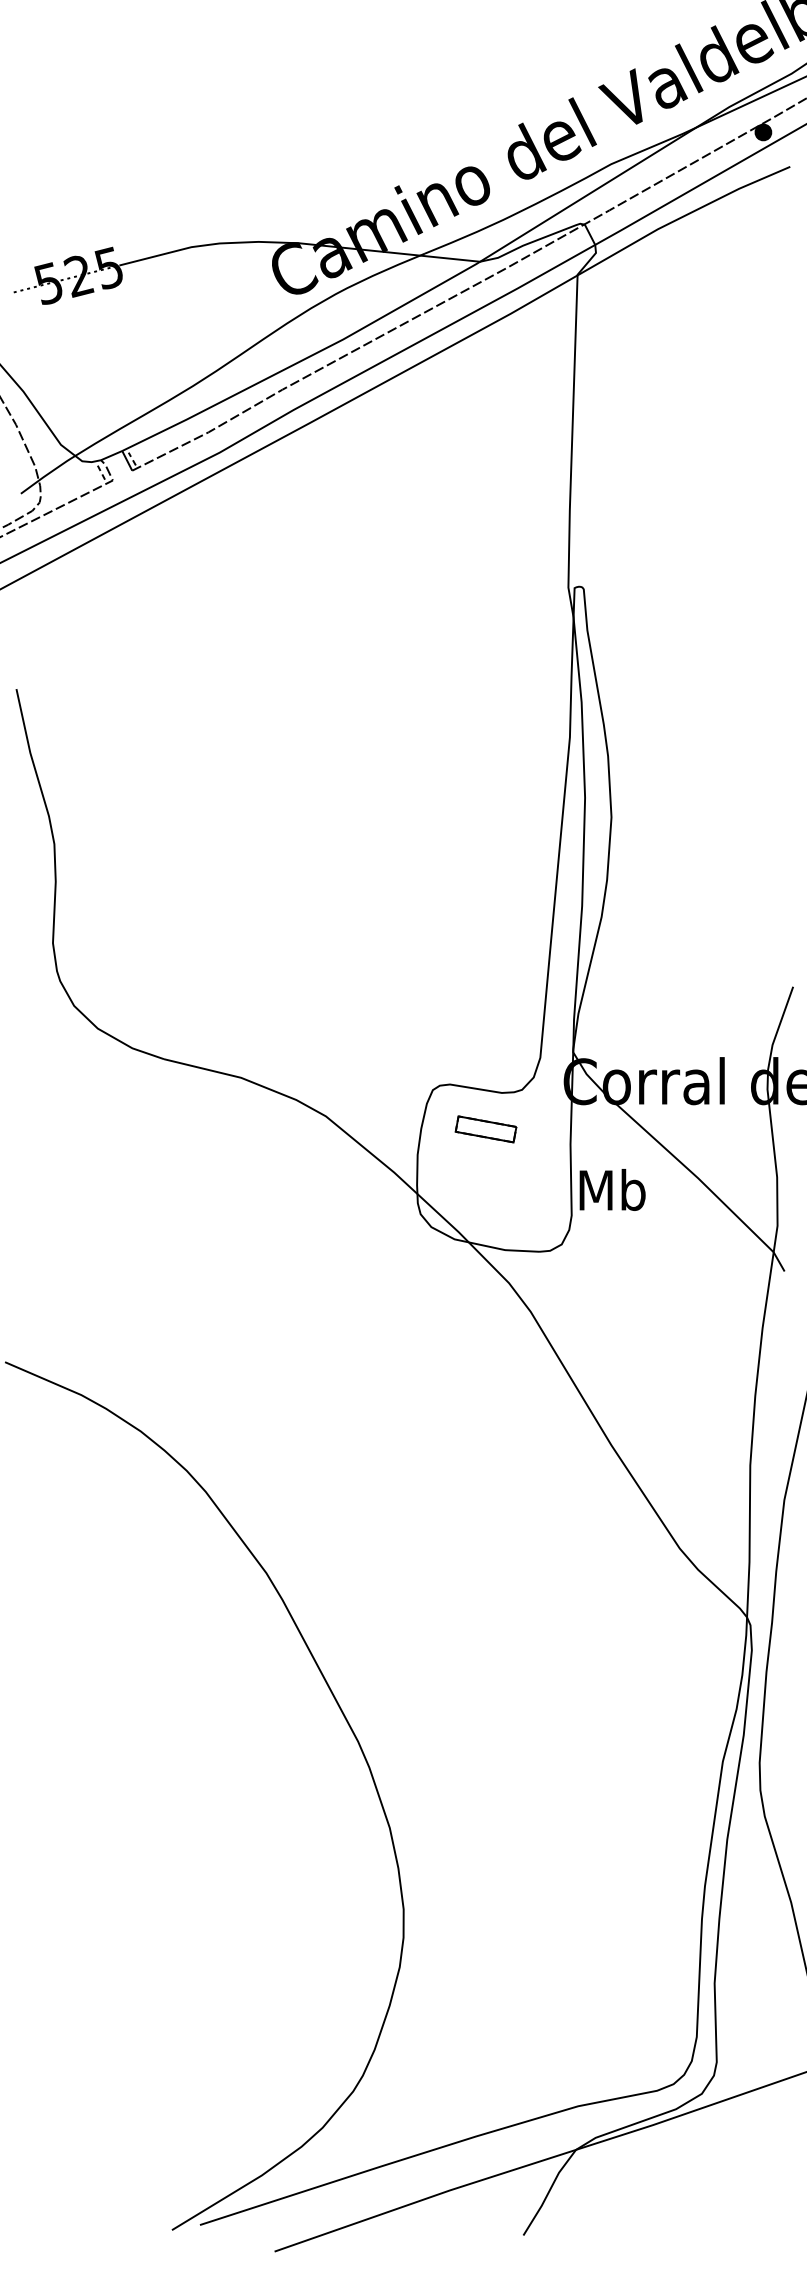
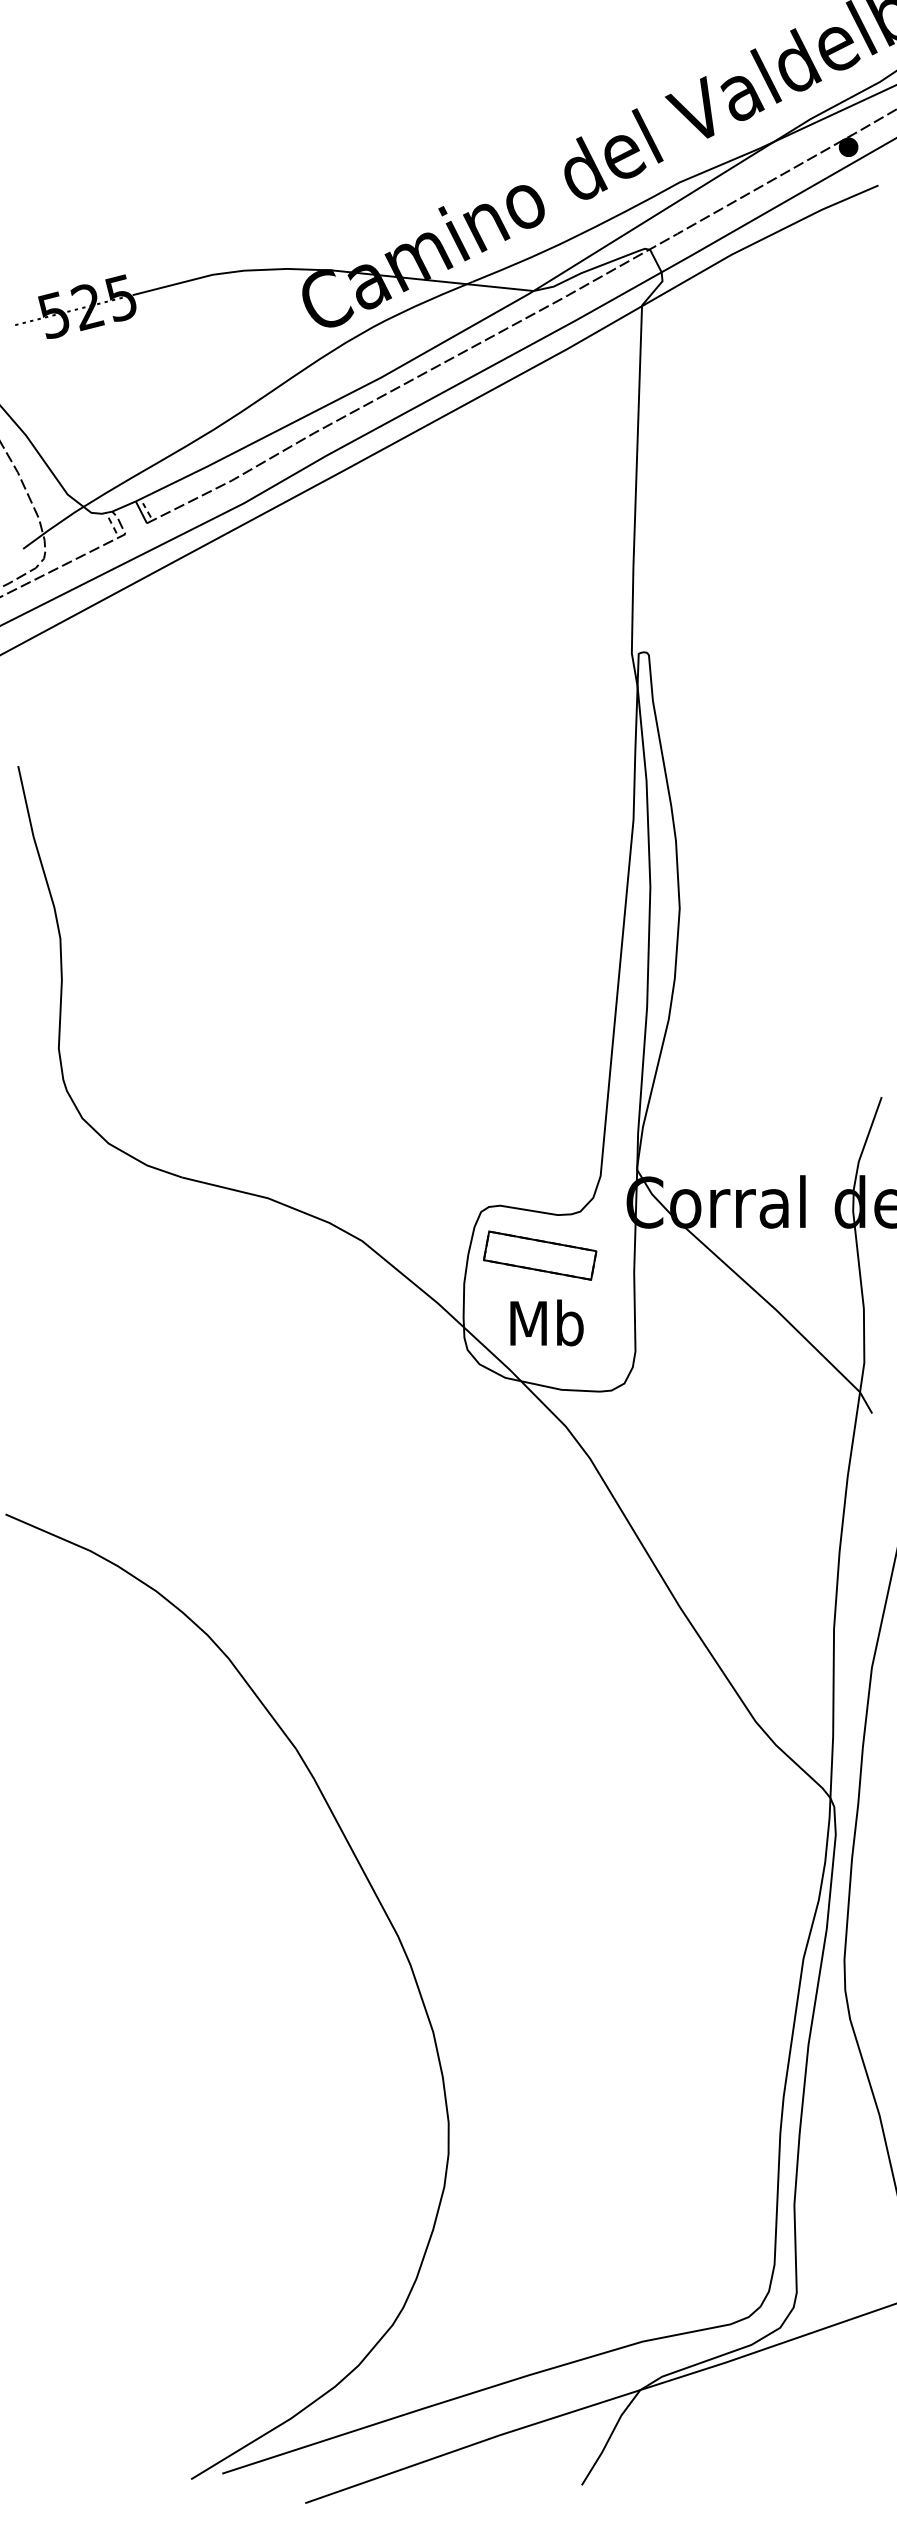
part: (486, 1129) -> (540, 1255), size x1.67
text: (612, 1189) -> (546, 1322), moved

